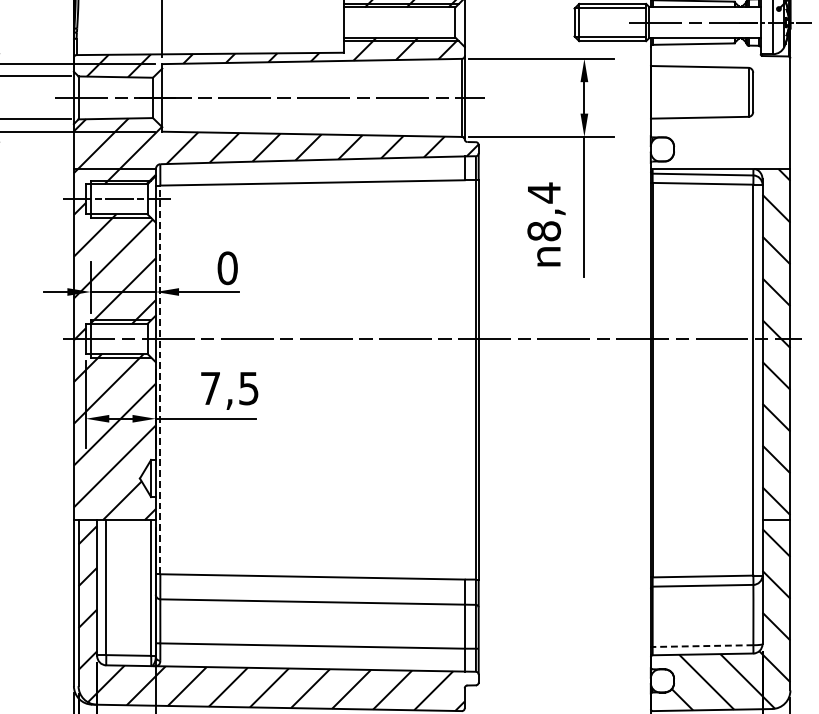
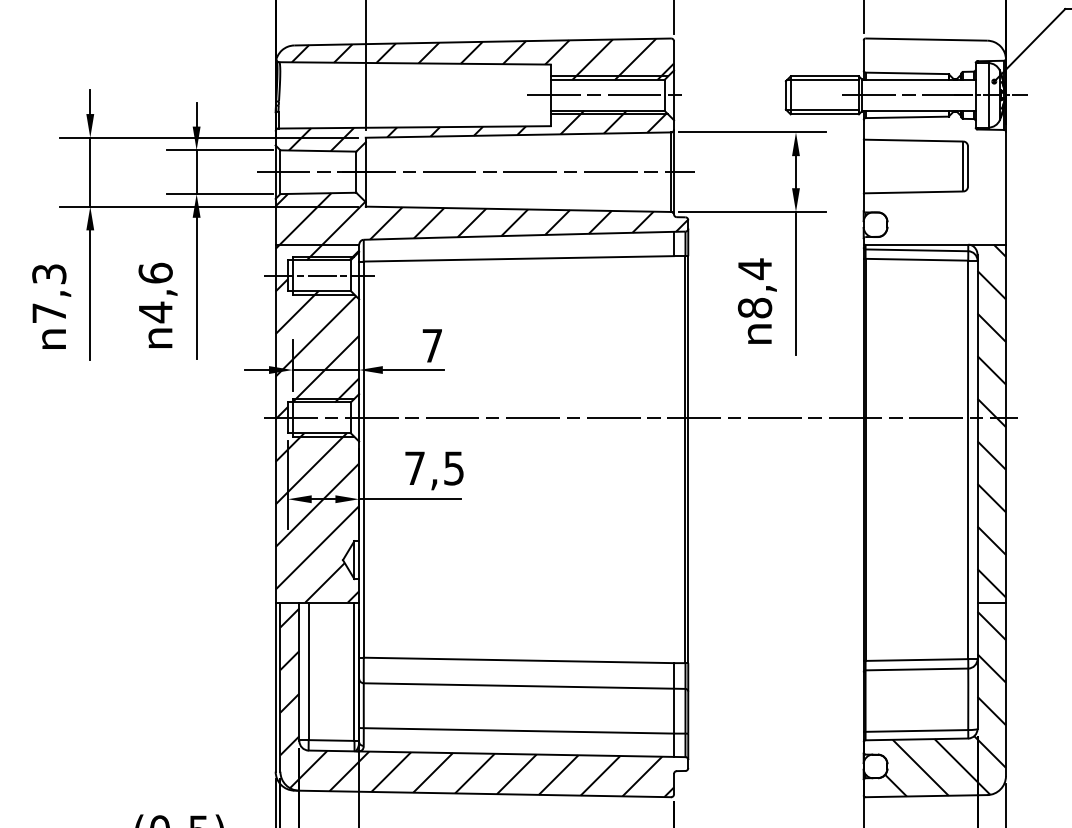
line: (399, 22) -> (607, 95), added
text: (227, 267) -> (432, 345), 0 -> 7
line: (160, 379) -> (363, 459), dashed -> solid
line: (702, 645) -> (916, 730), dashed -> solid

